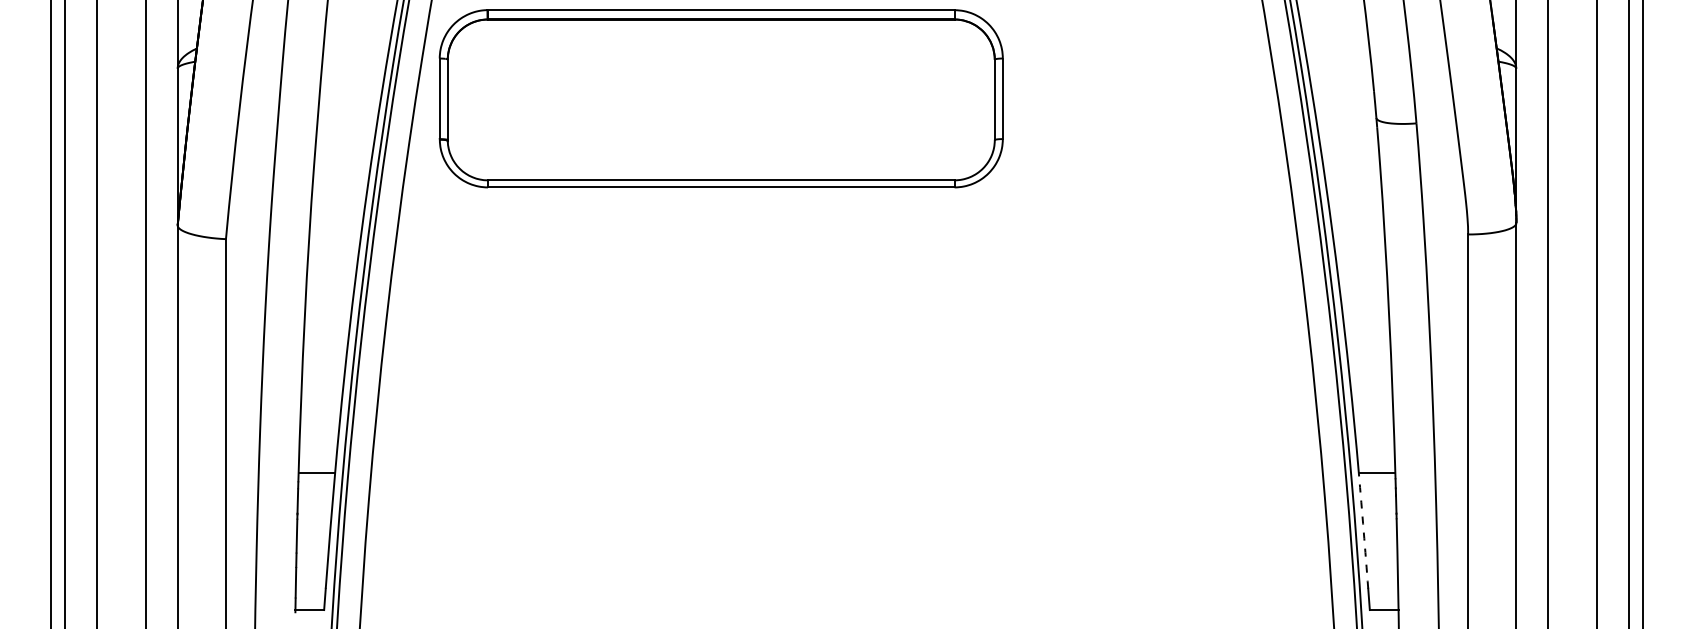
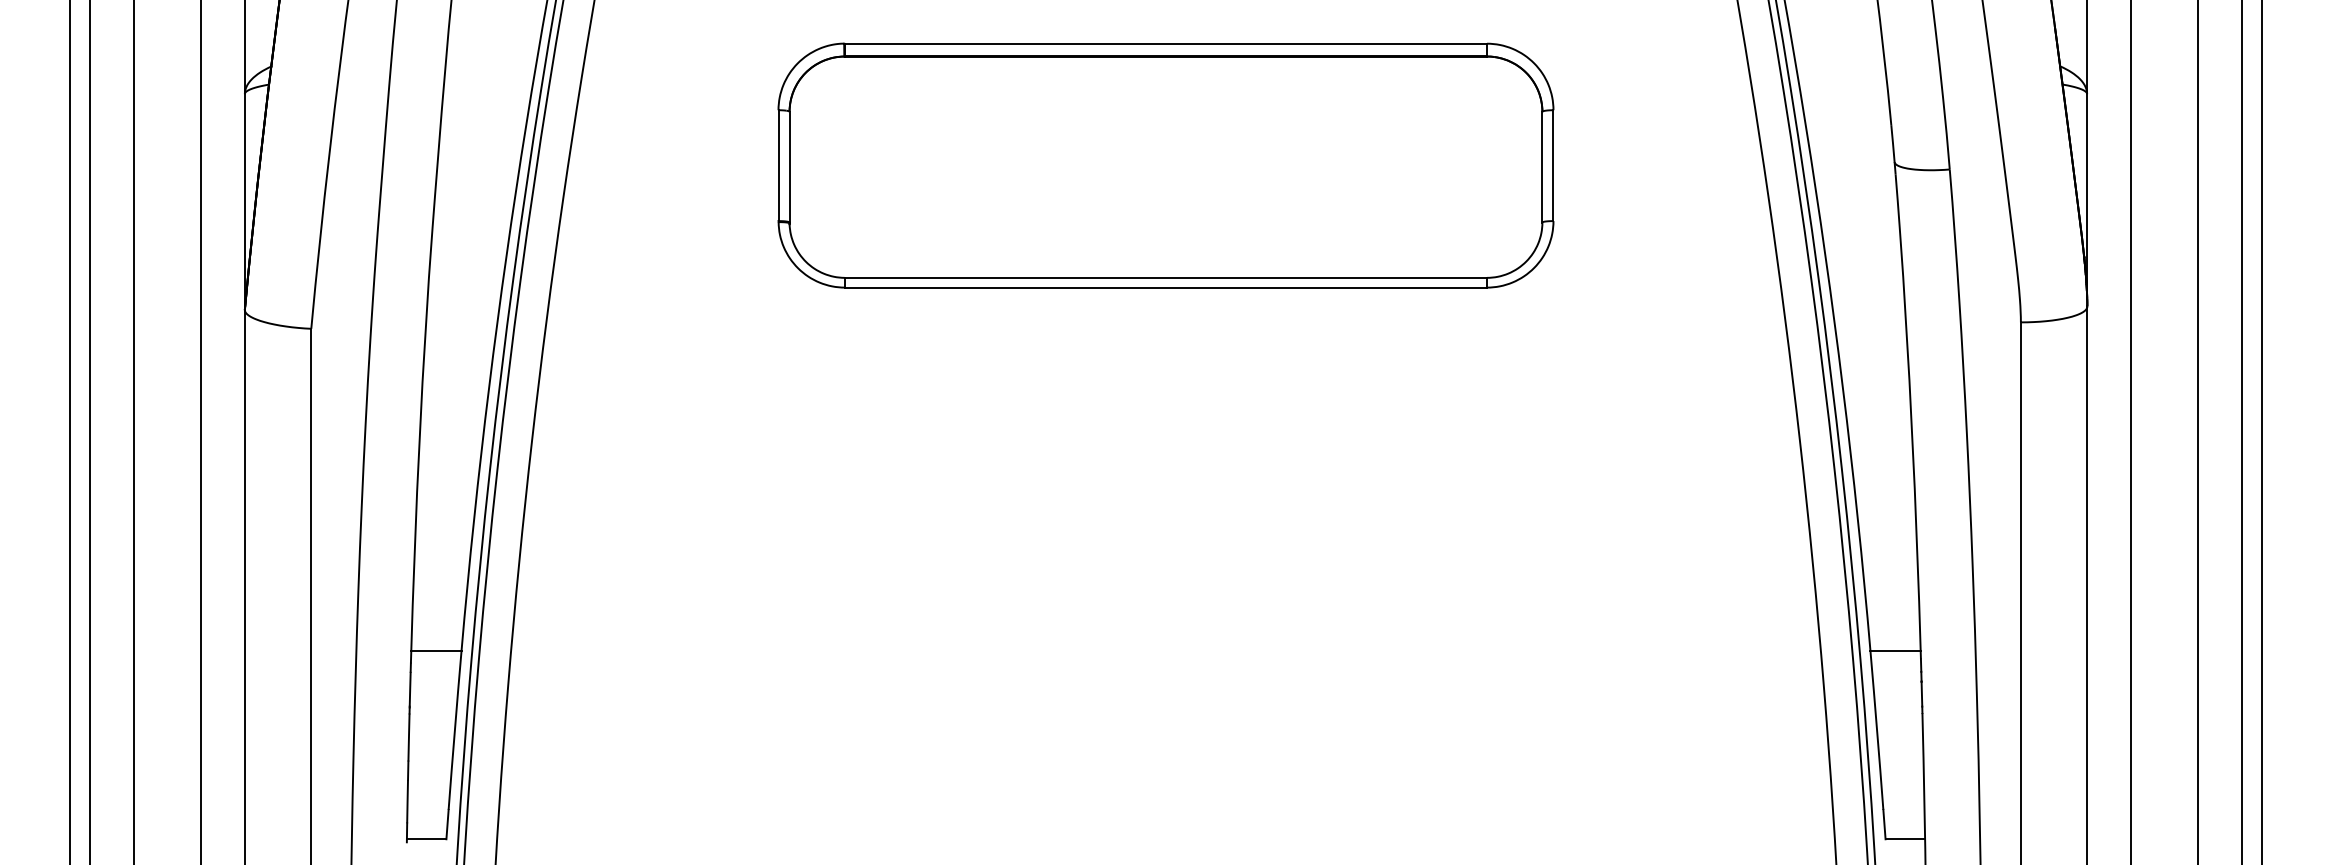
part: (720, 98) -> (1165, 165), moved
arc: (1363, 531) -> (1877, 730), dashed -> solid

